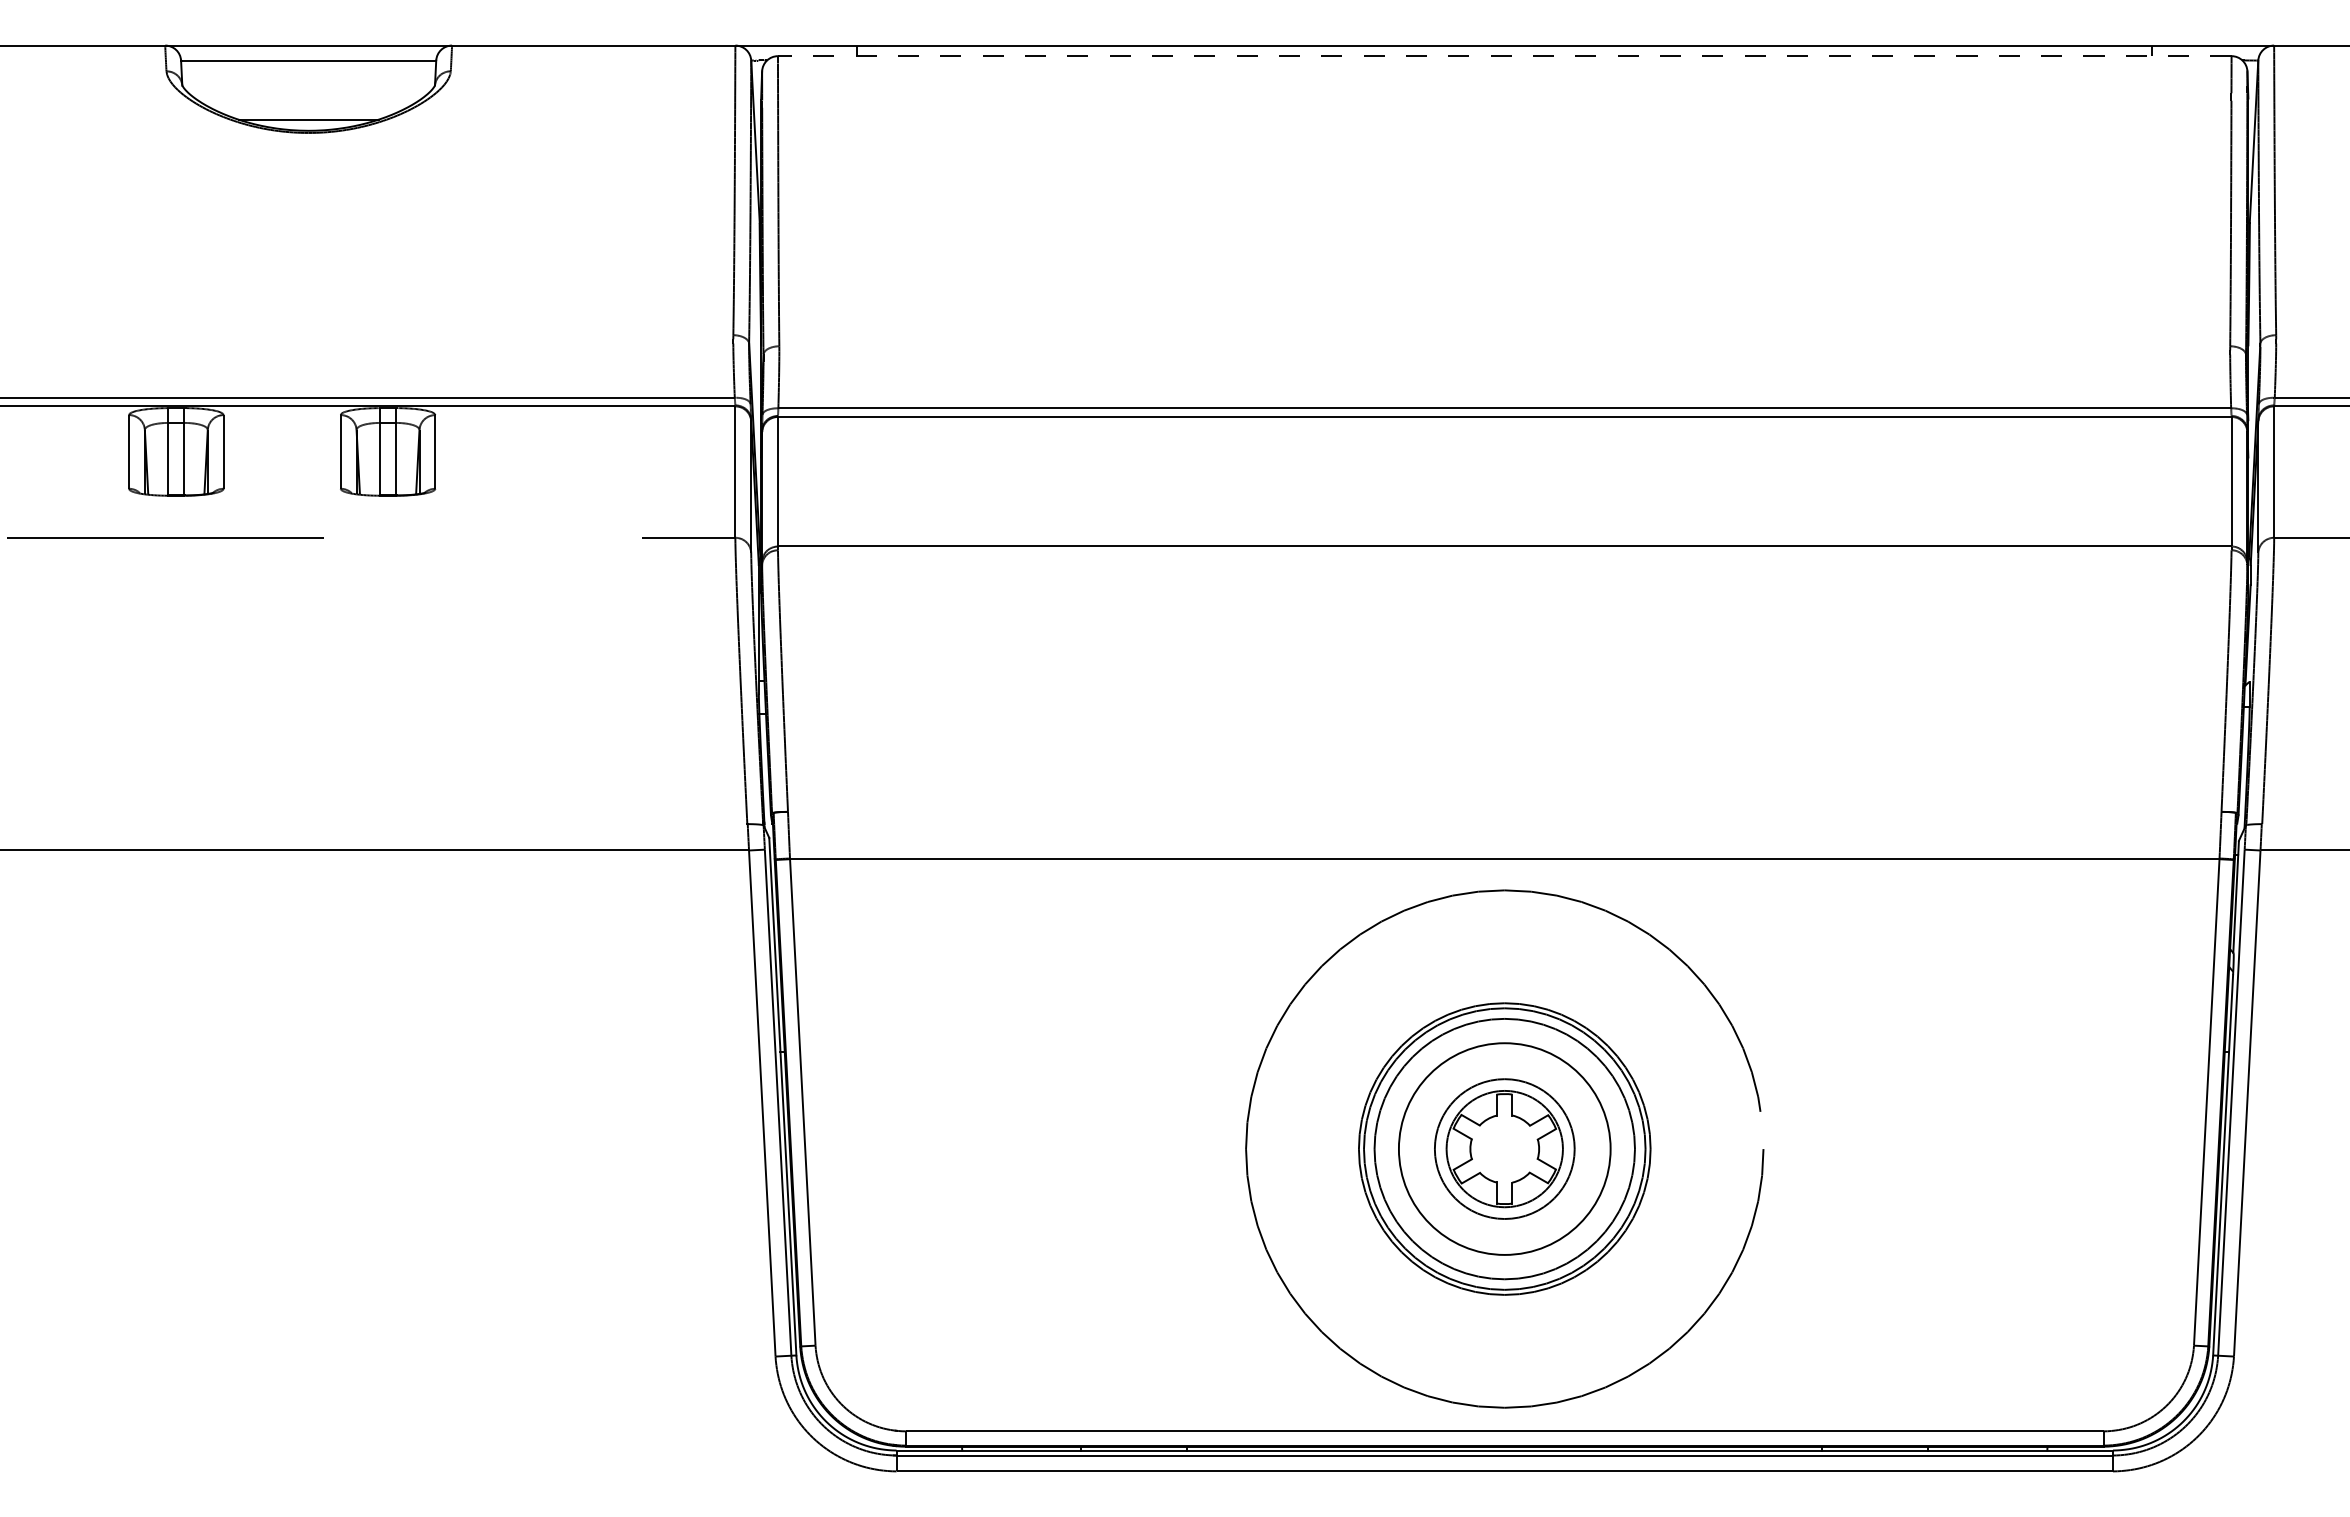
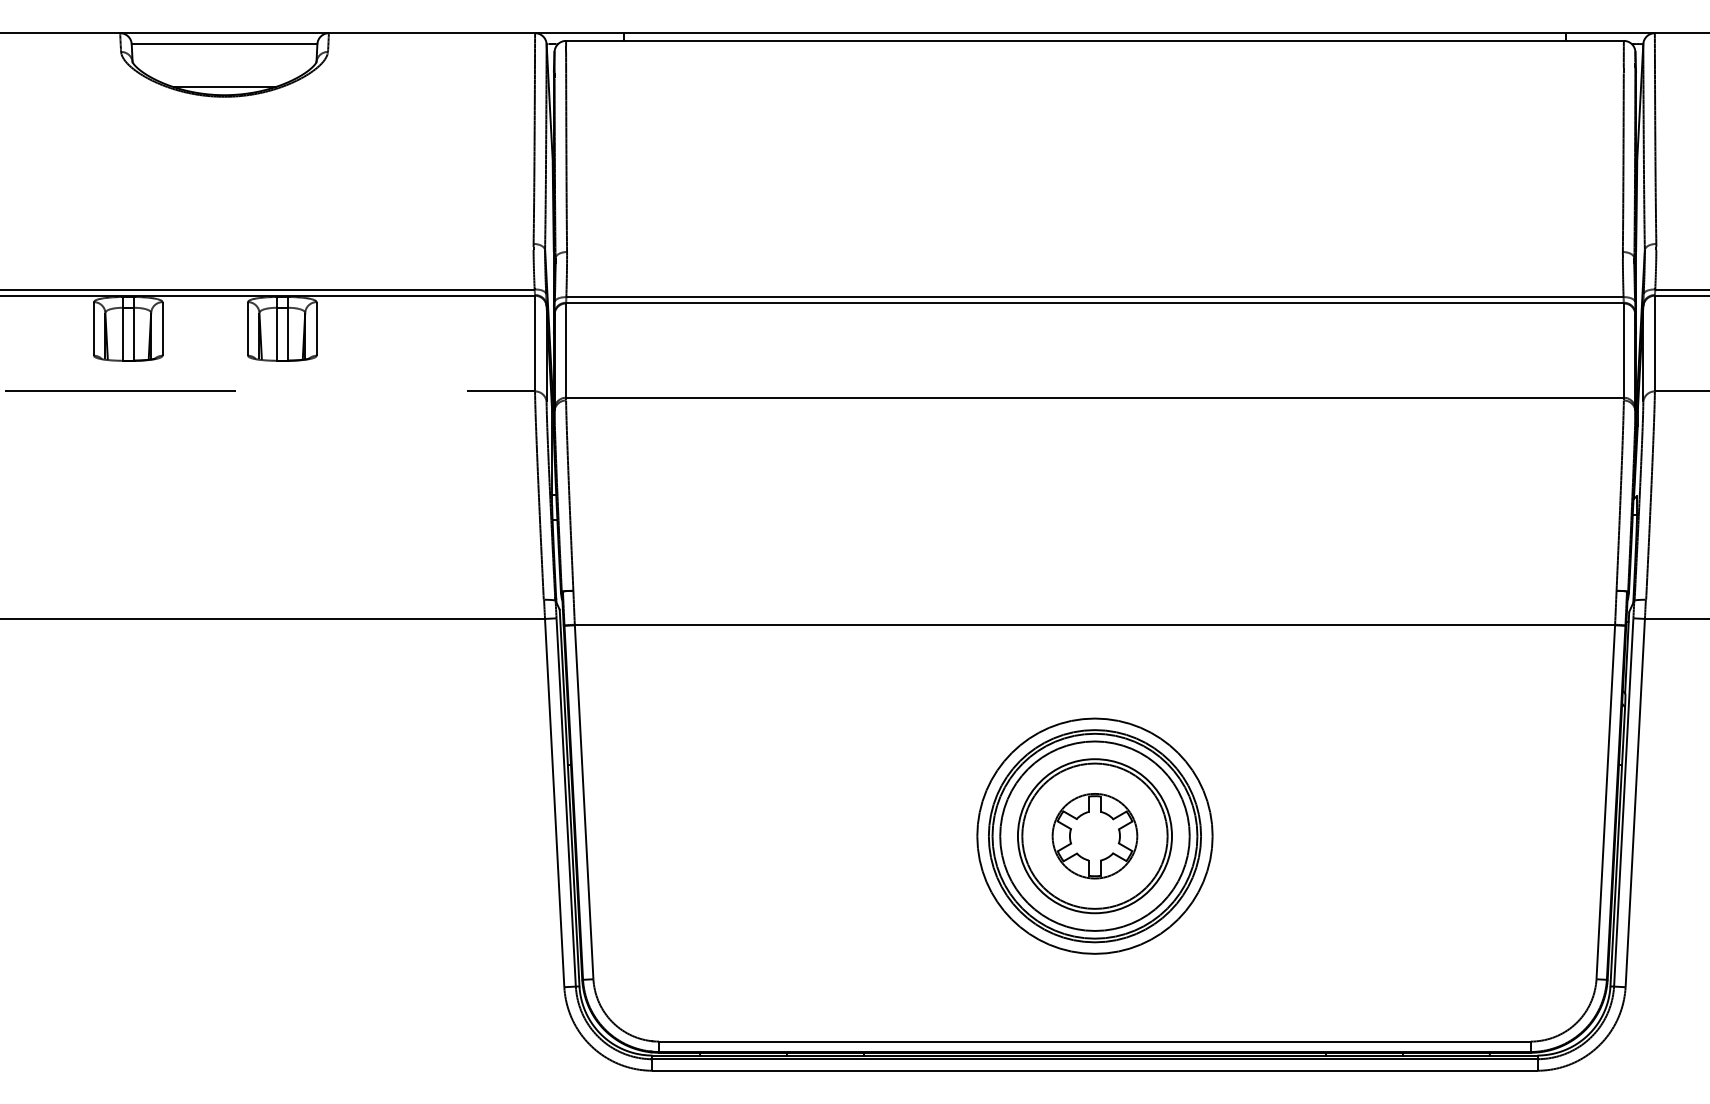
line: (1504, 56) -> (1094, 41), dashed -> solid
circle: (1504, 1148) -> (1094, 835), size x0.62
circle: (1504, 1148) -> (1094, 835), size x1.43

